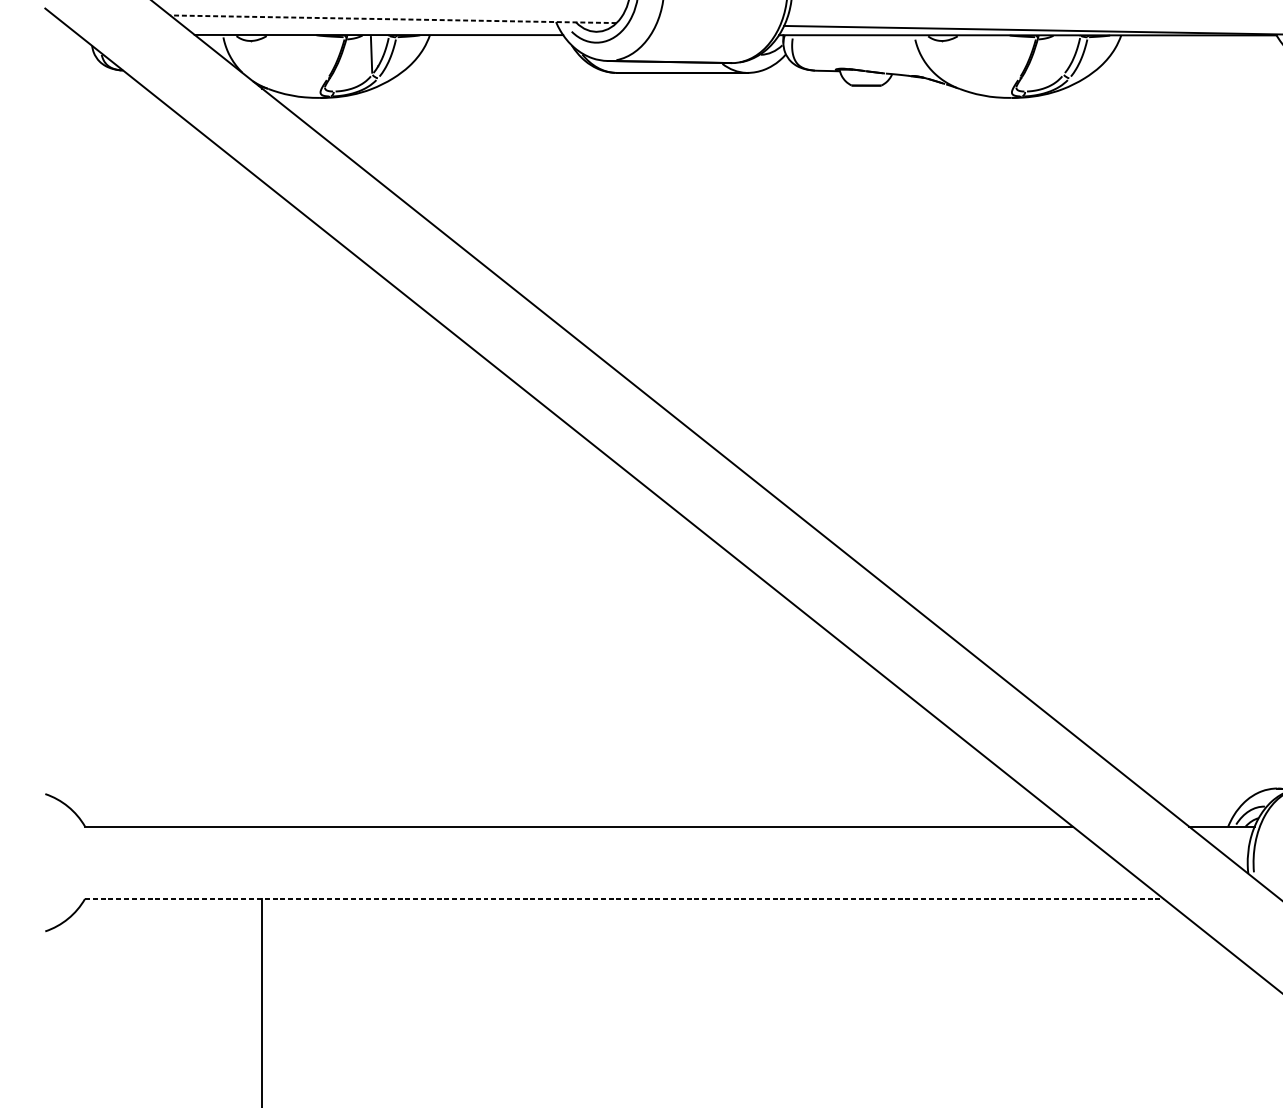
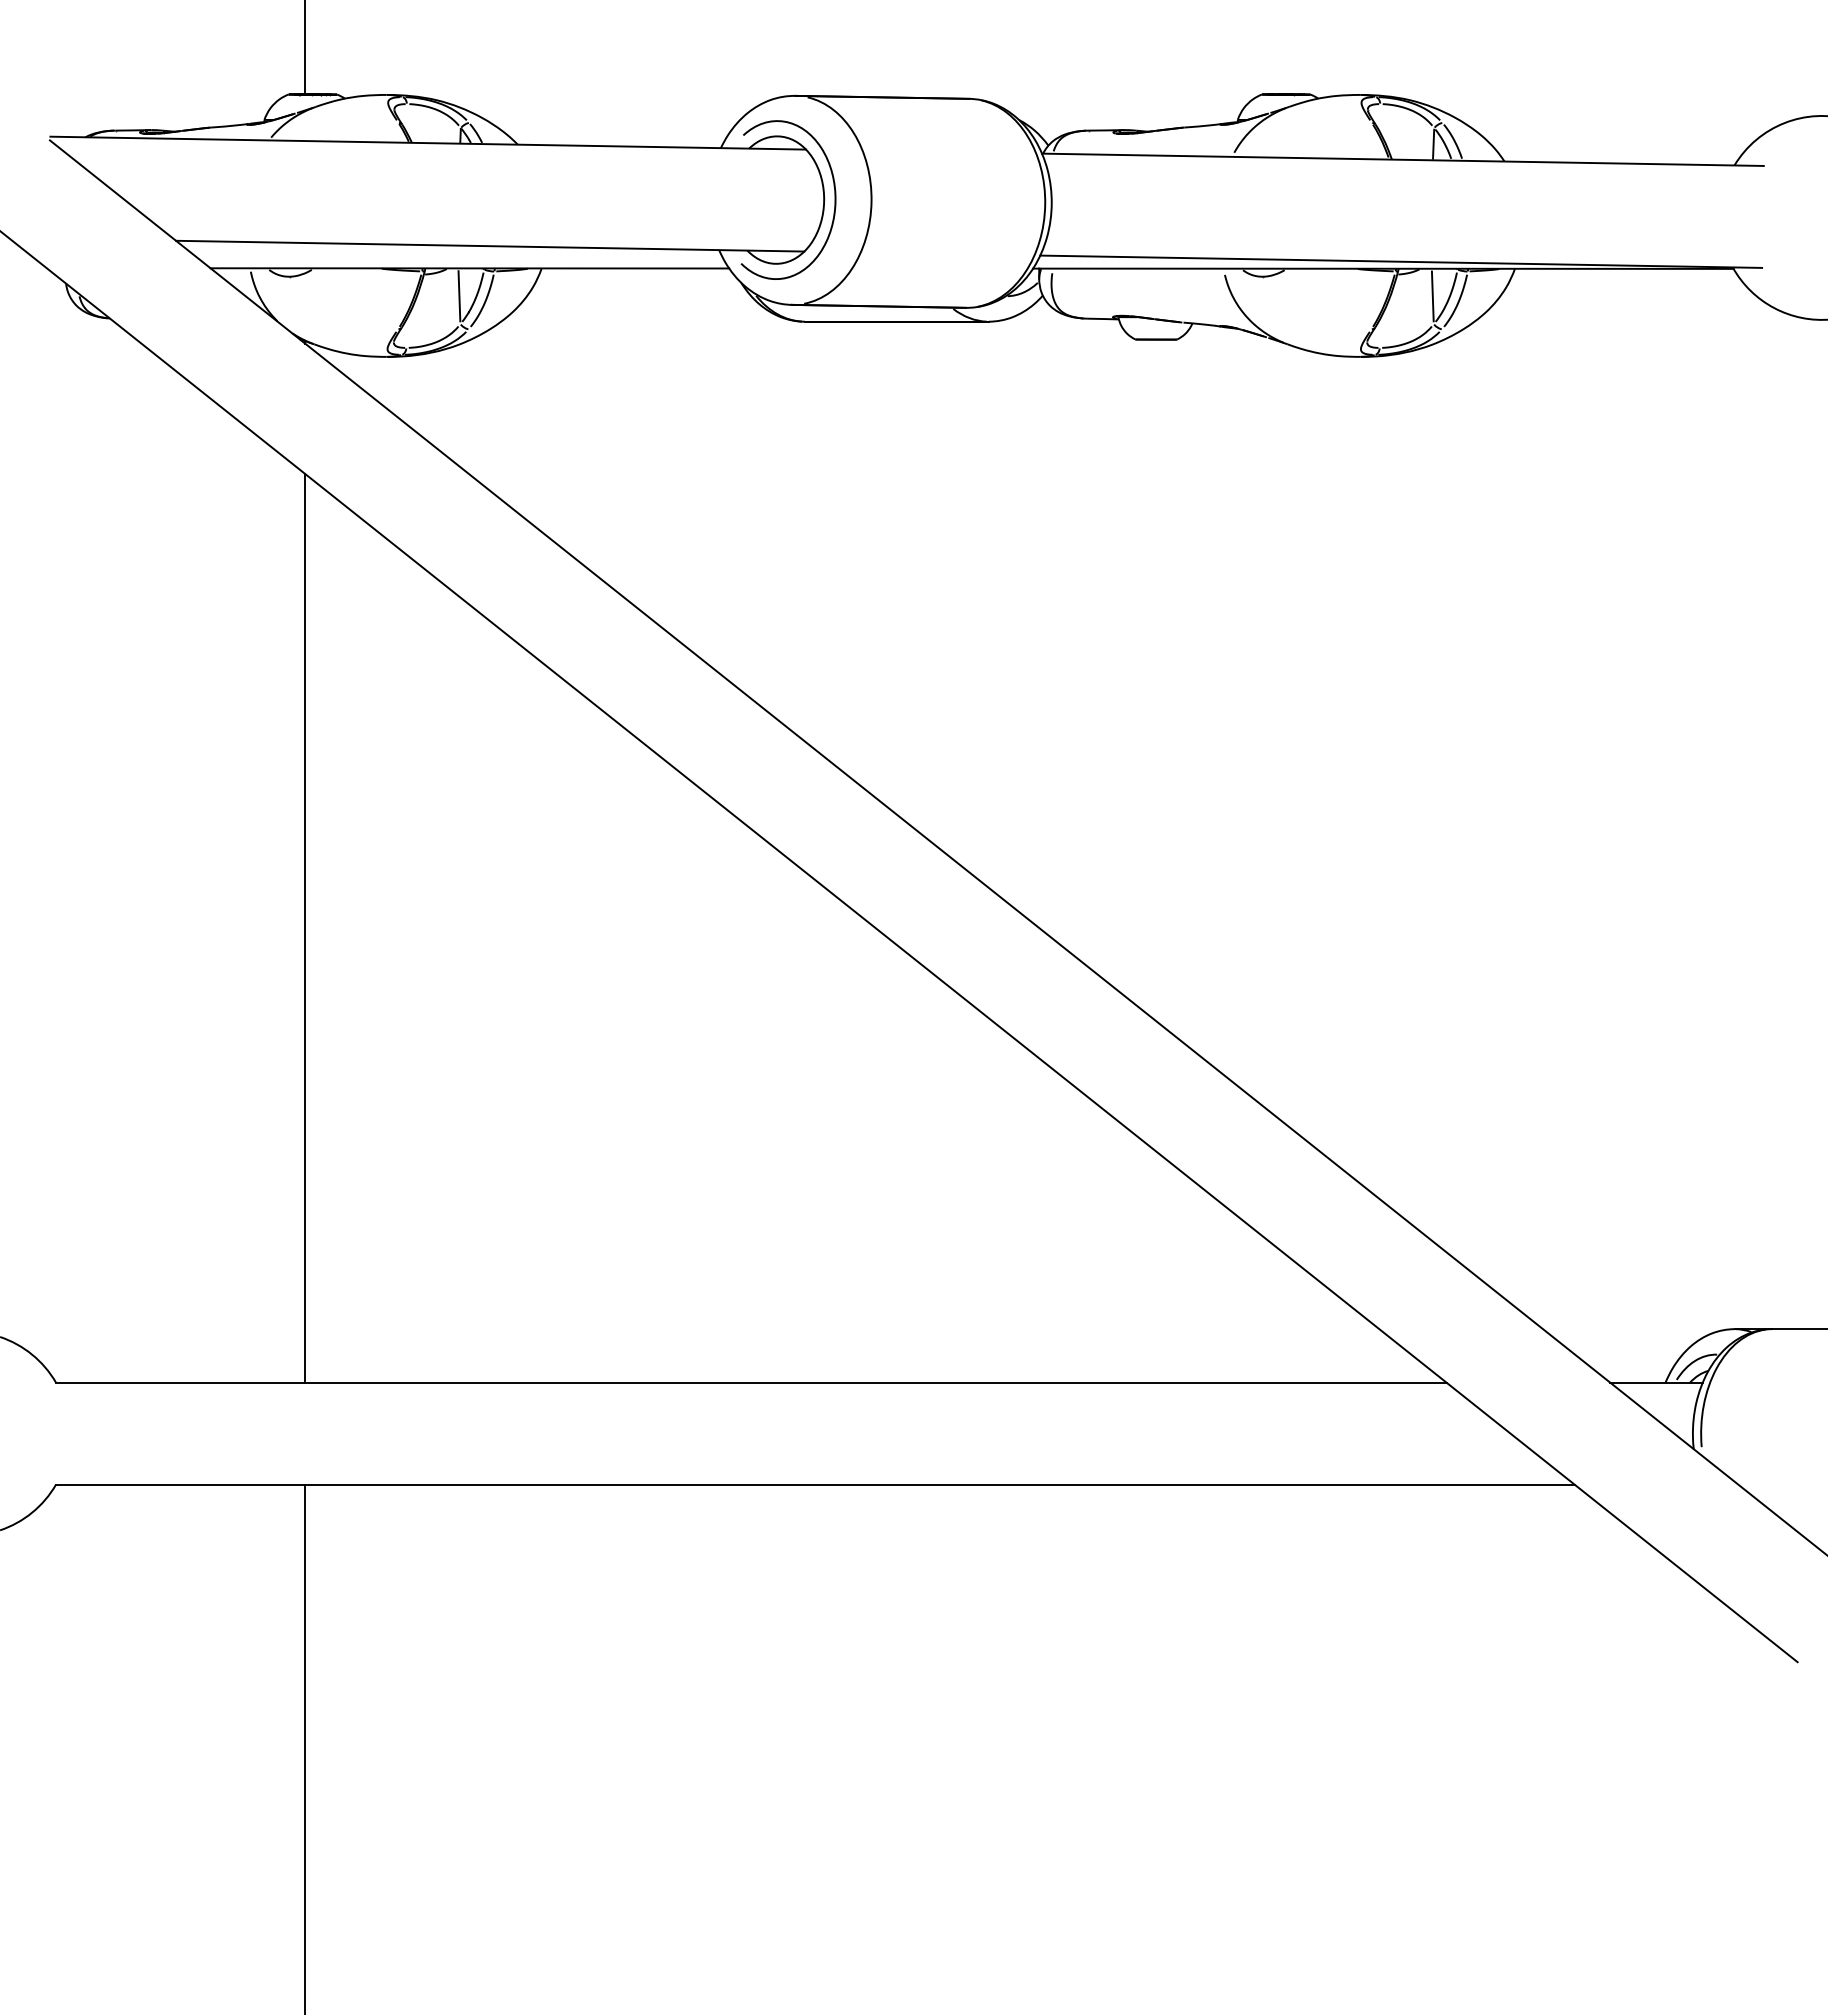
line: (392, 19) -> (489, 246), dashed -> solid
line: (1062, 55) -> (1432, 296), added
line: (262, 503) -> (305, 928), added
line: (624, 898) -> (815, 1484), dashed -> solid

